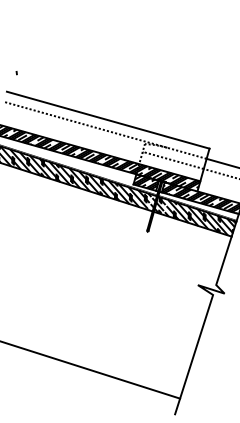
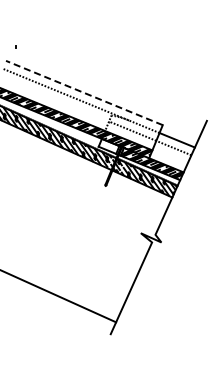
line: (108, 120) -> (84, 93), solid -> dashed
hatch: (145, 181) -> (108, 145), removed

